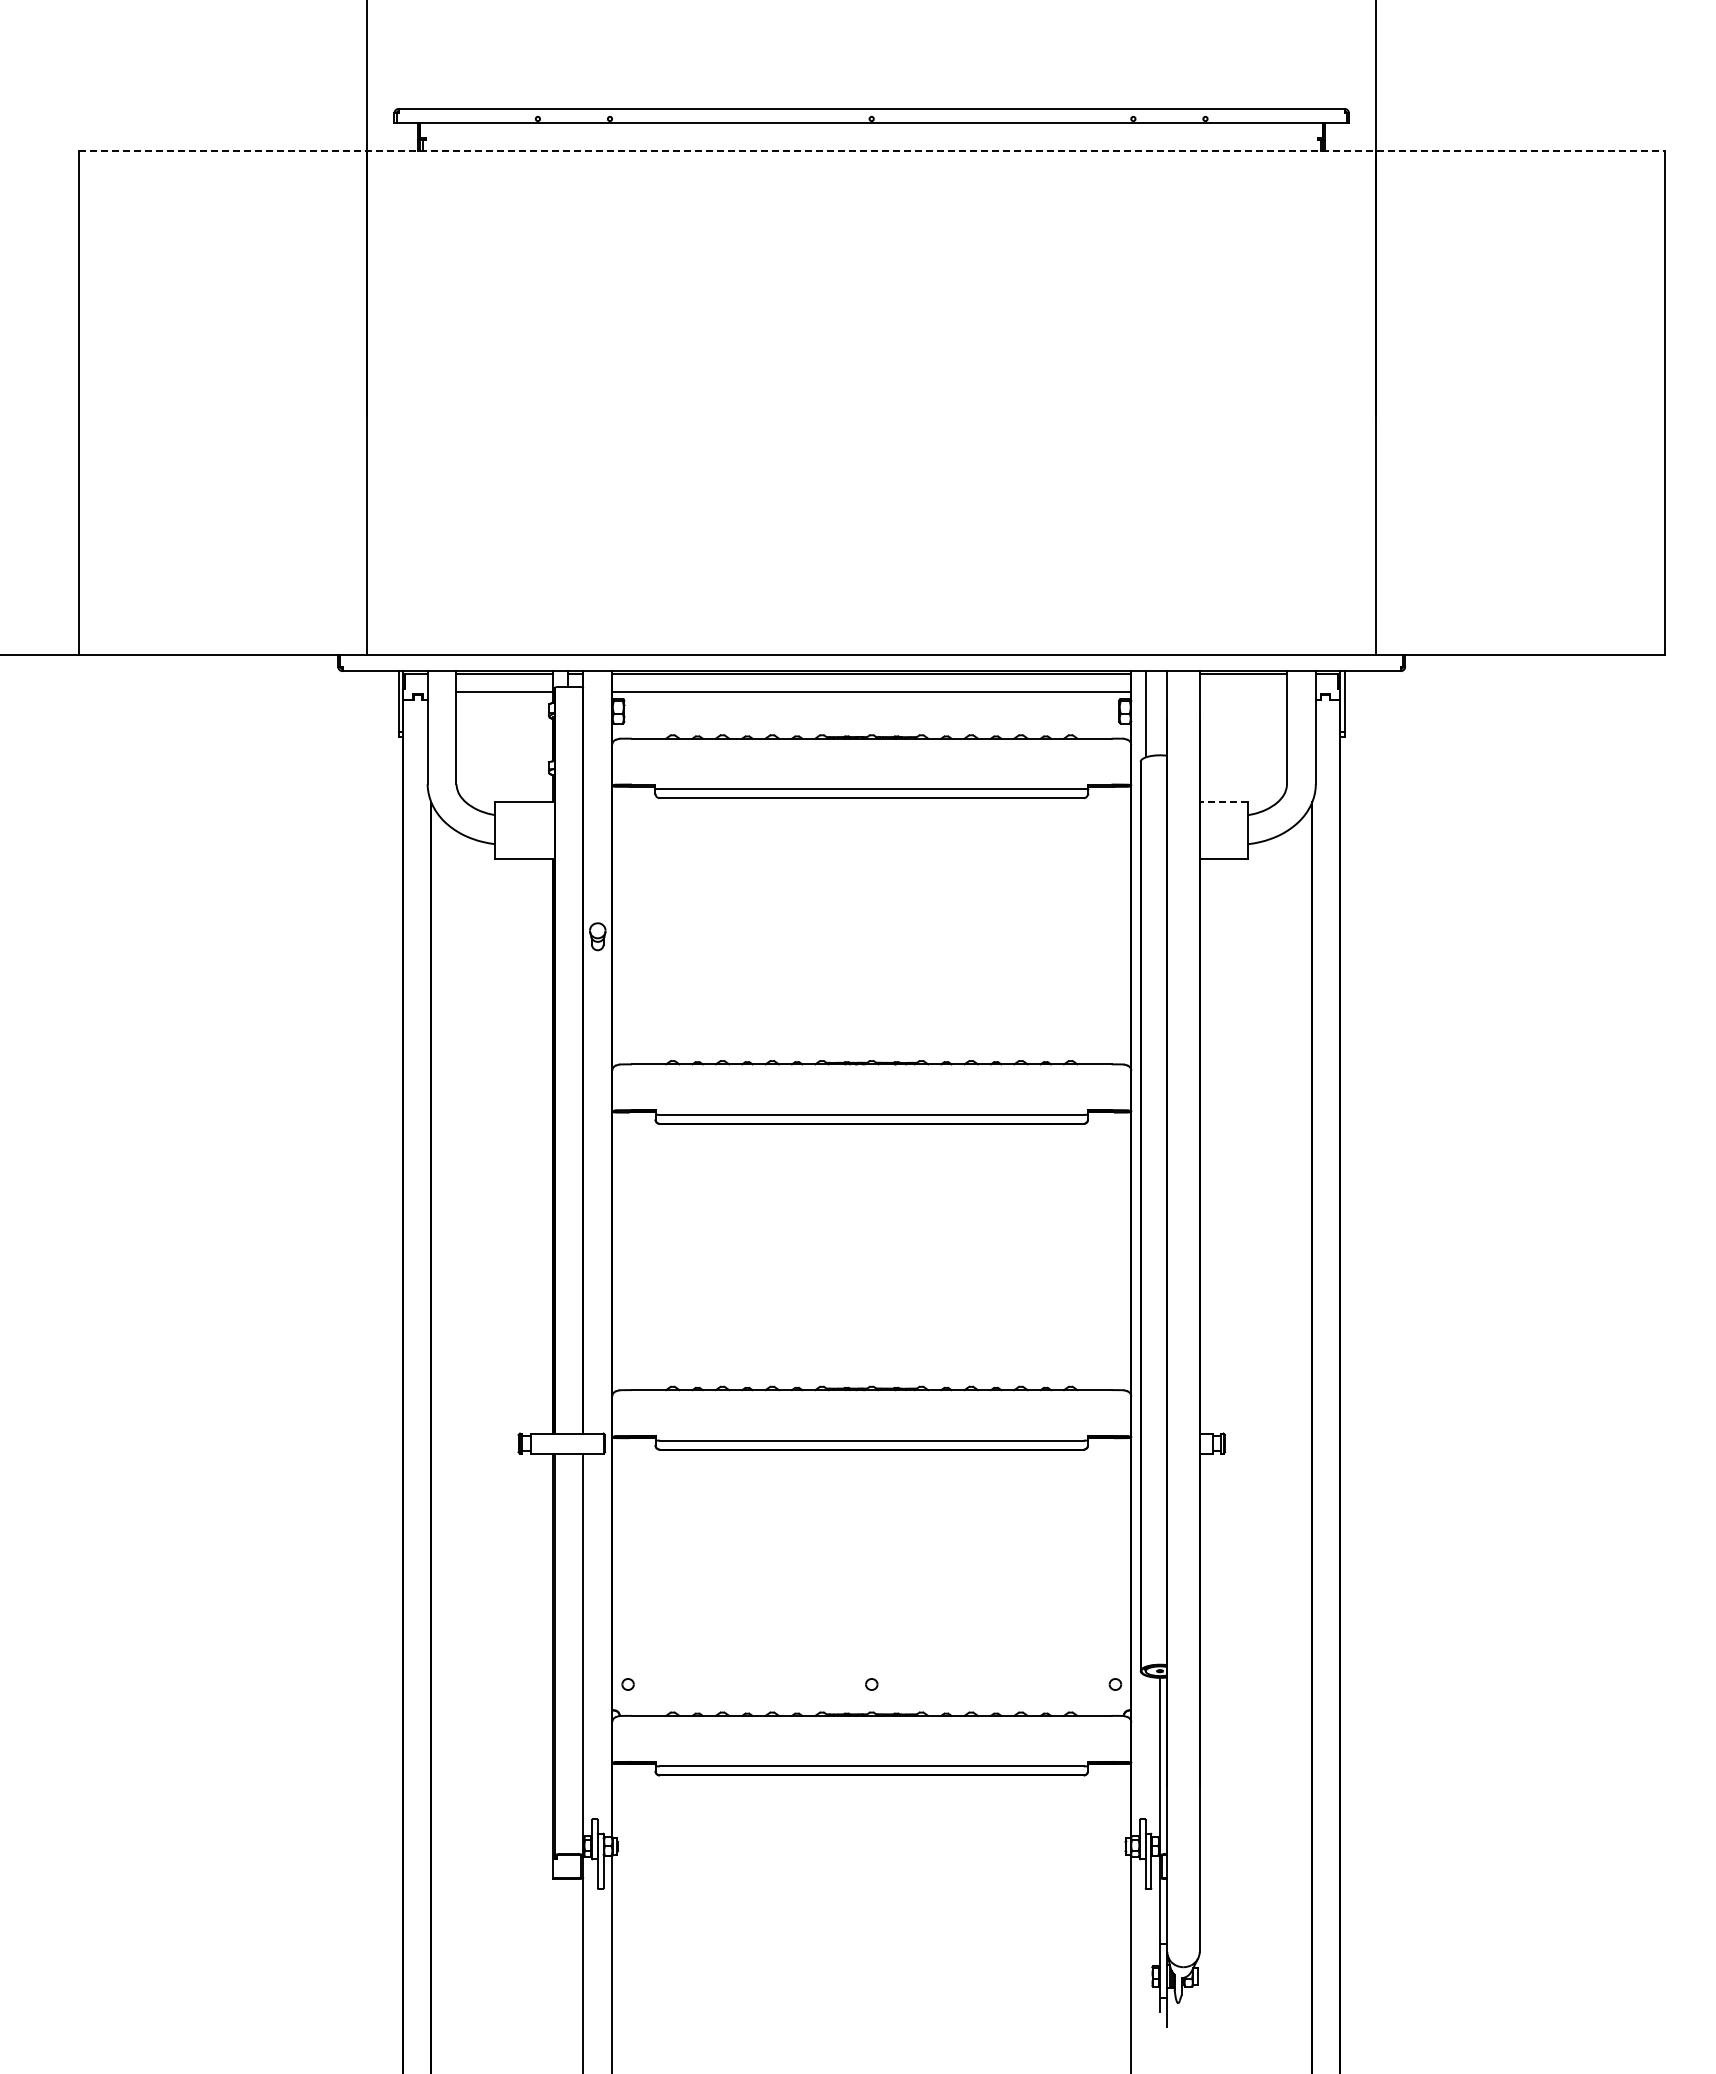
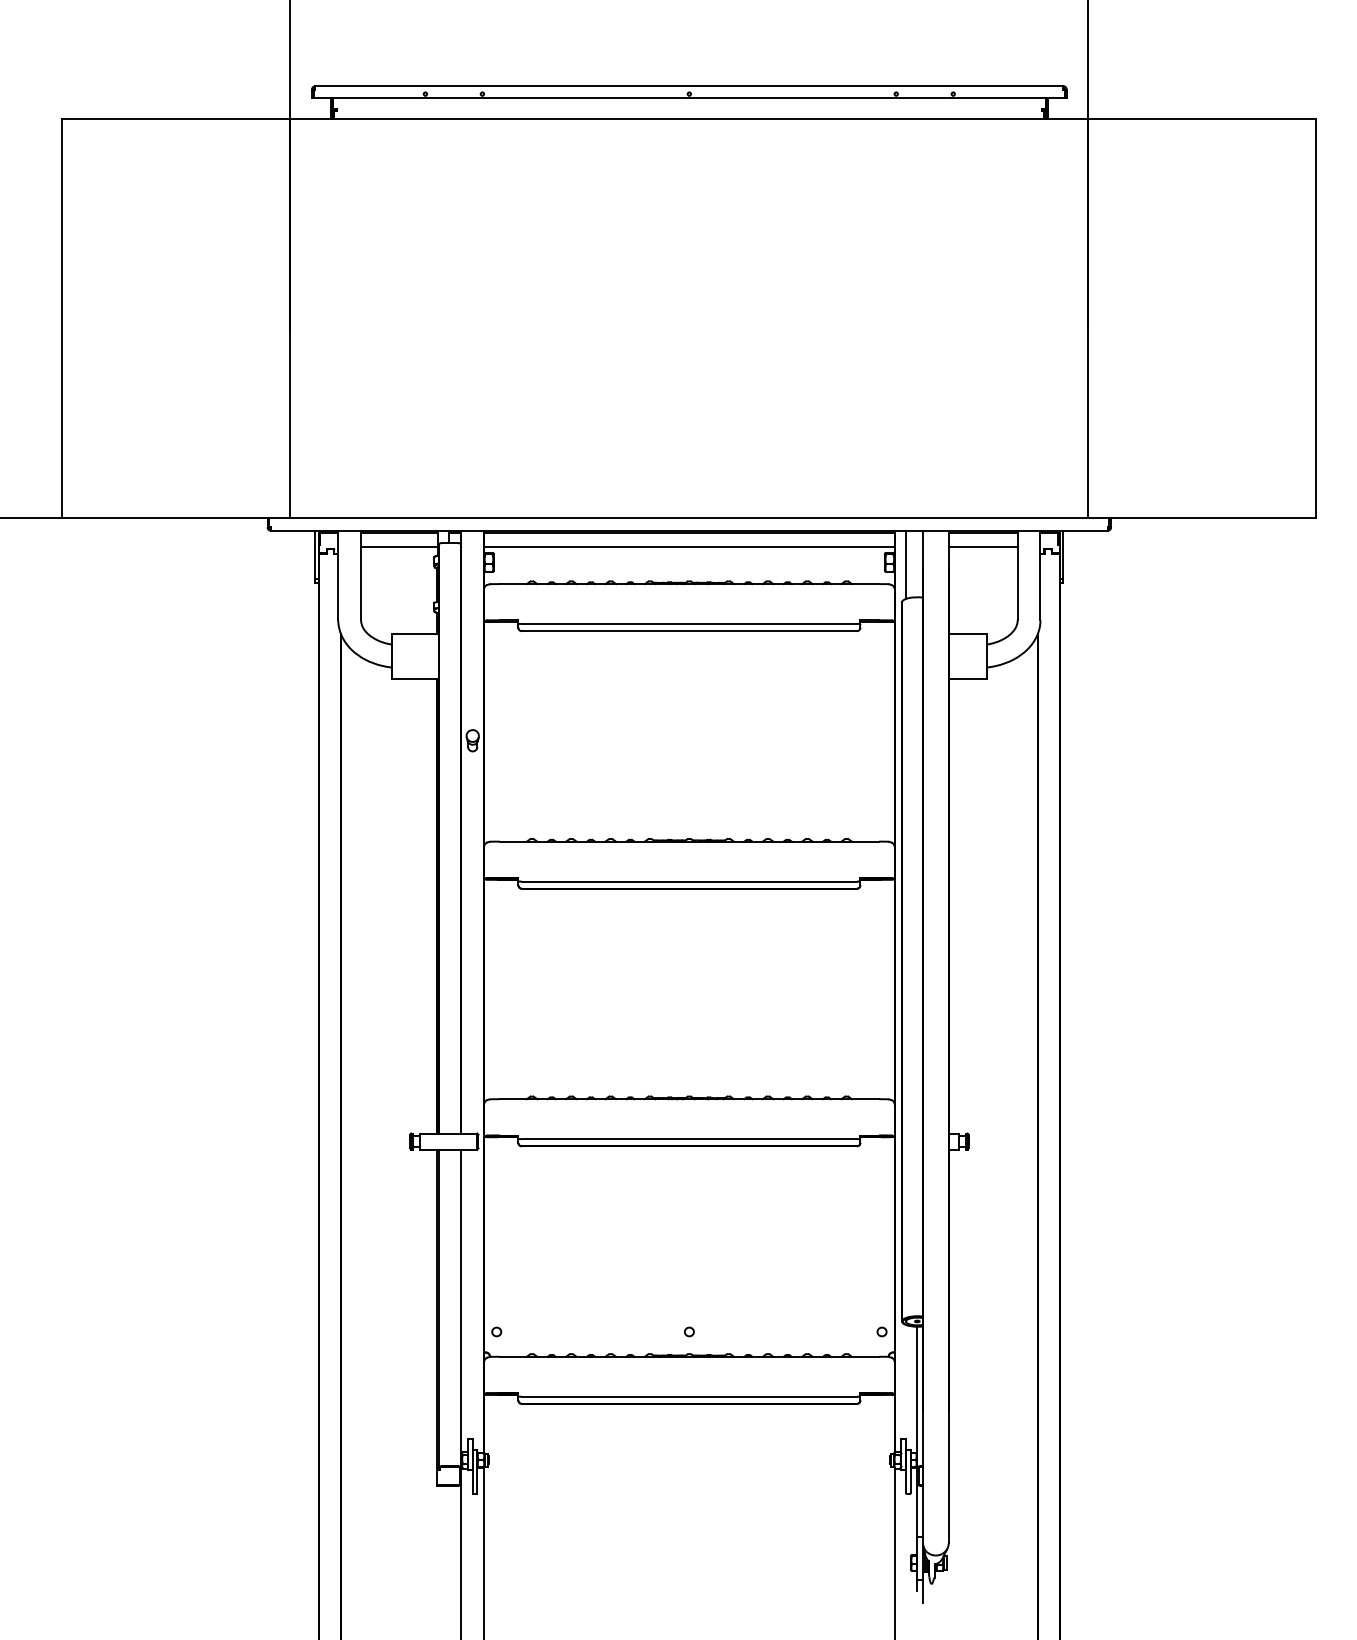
line: (871, 150) -> (689, 119), dashed -> solid
line: (1242, 691) -> (982, 546), added
line: (1223, 801) -> (967, 633), dashed -> solid

